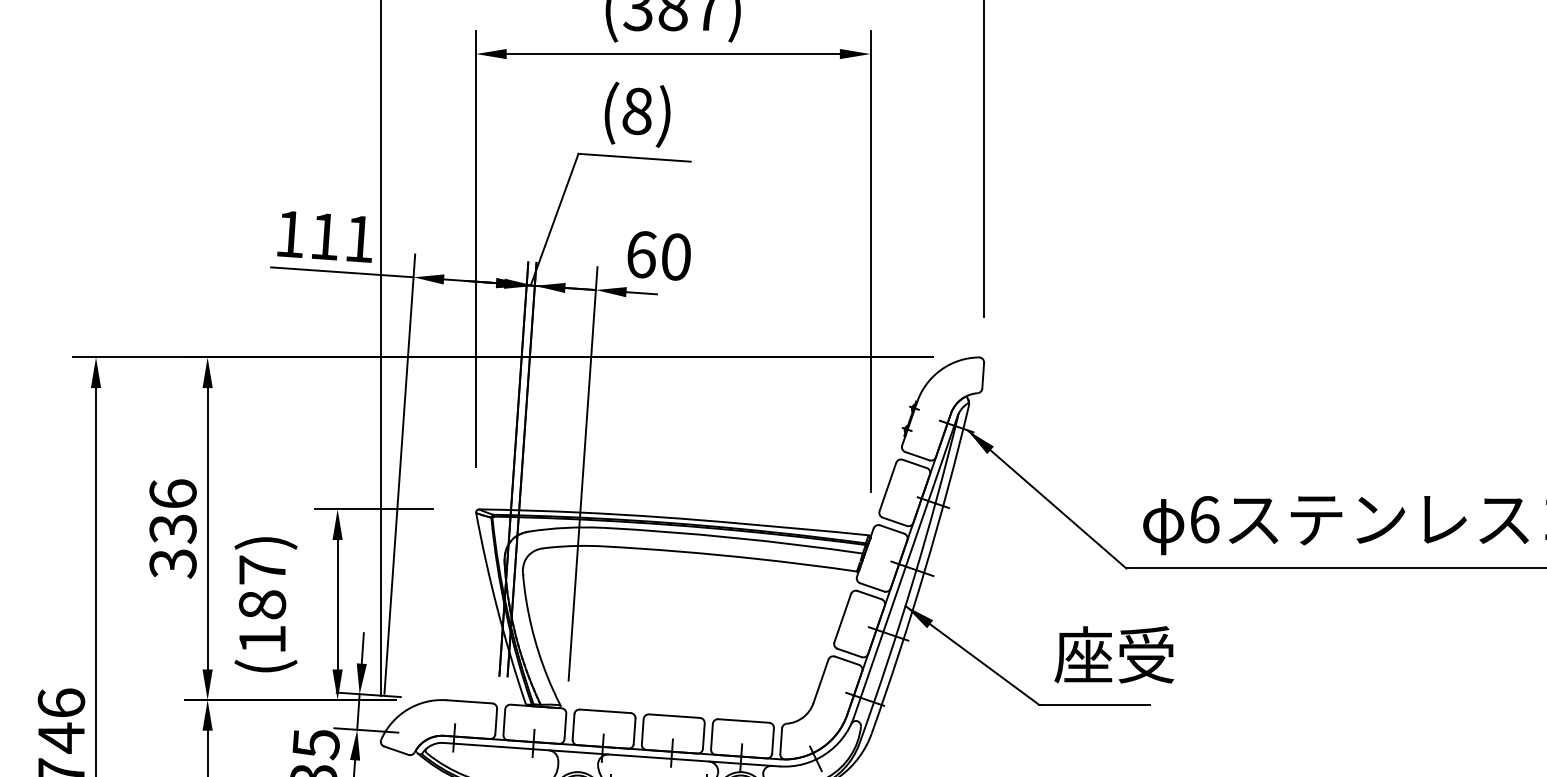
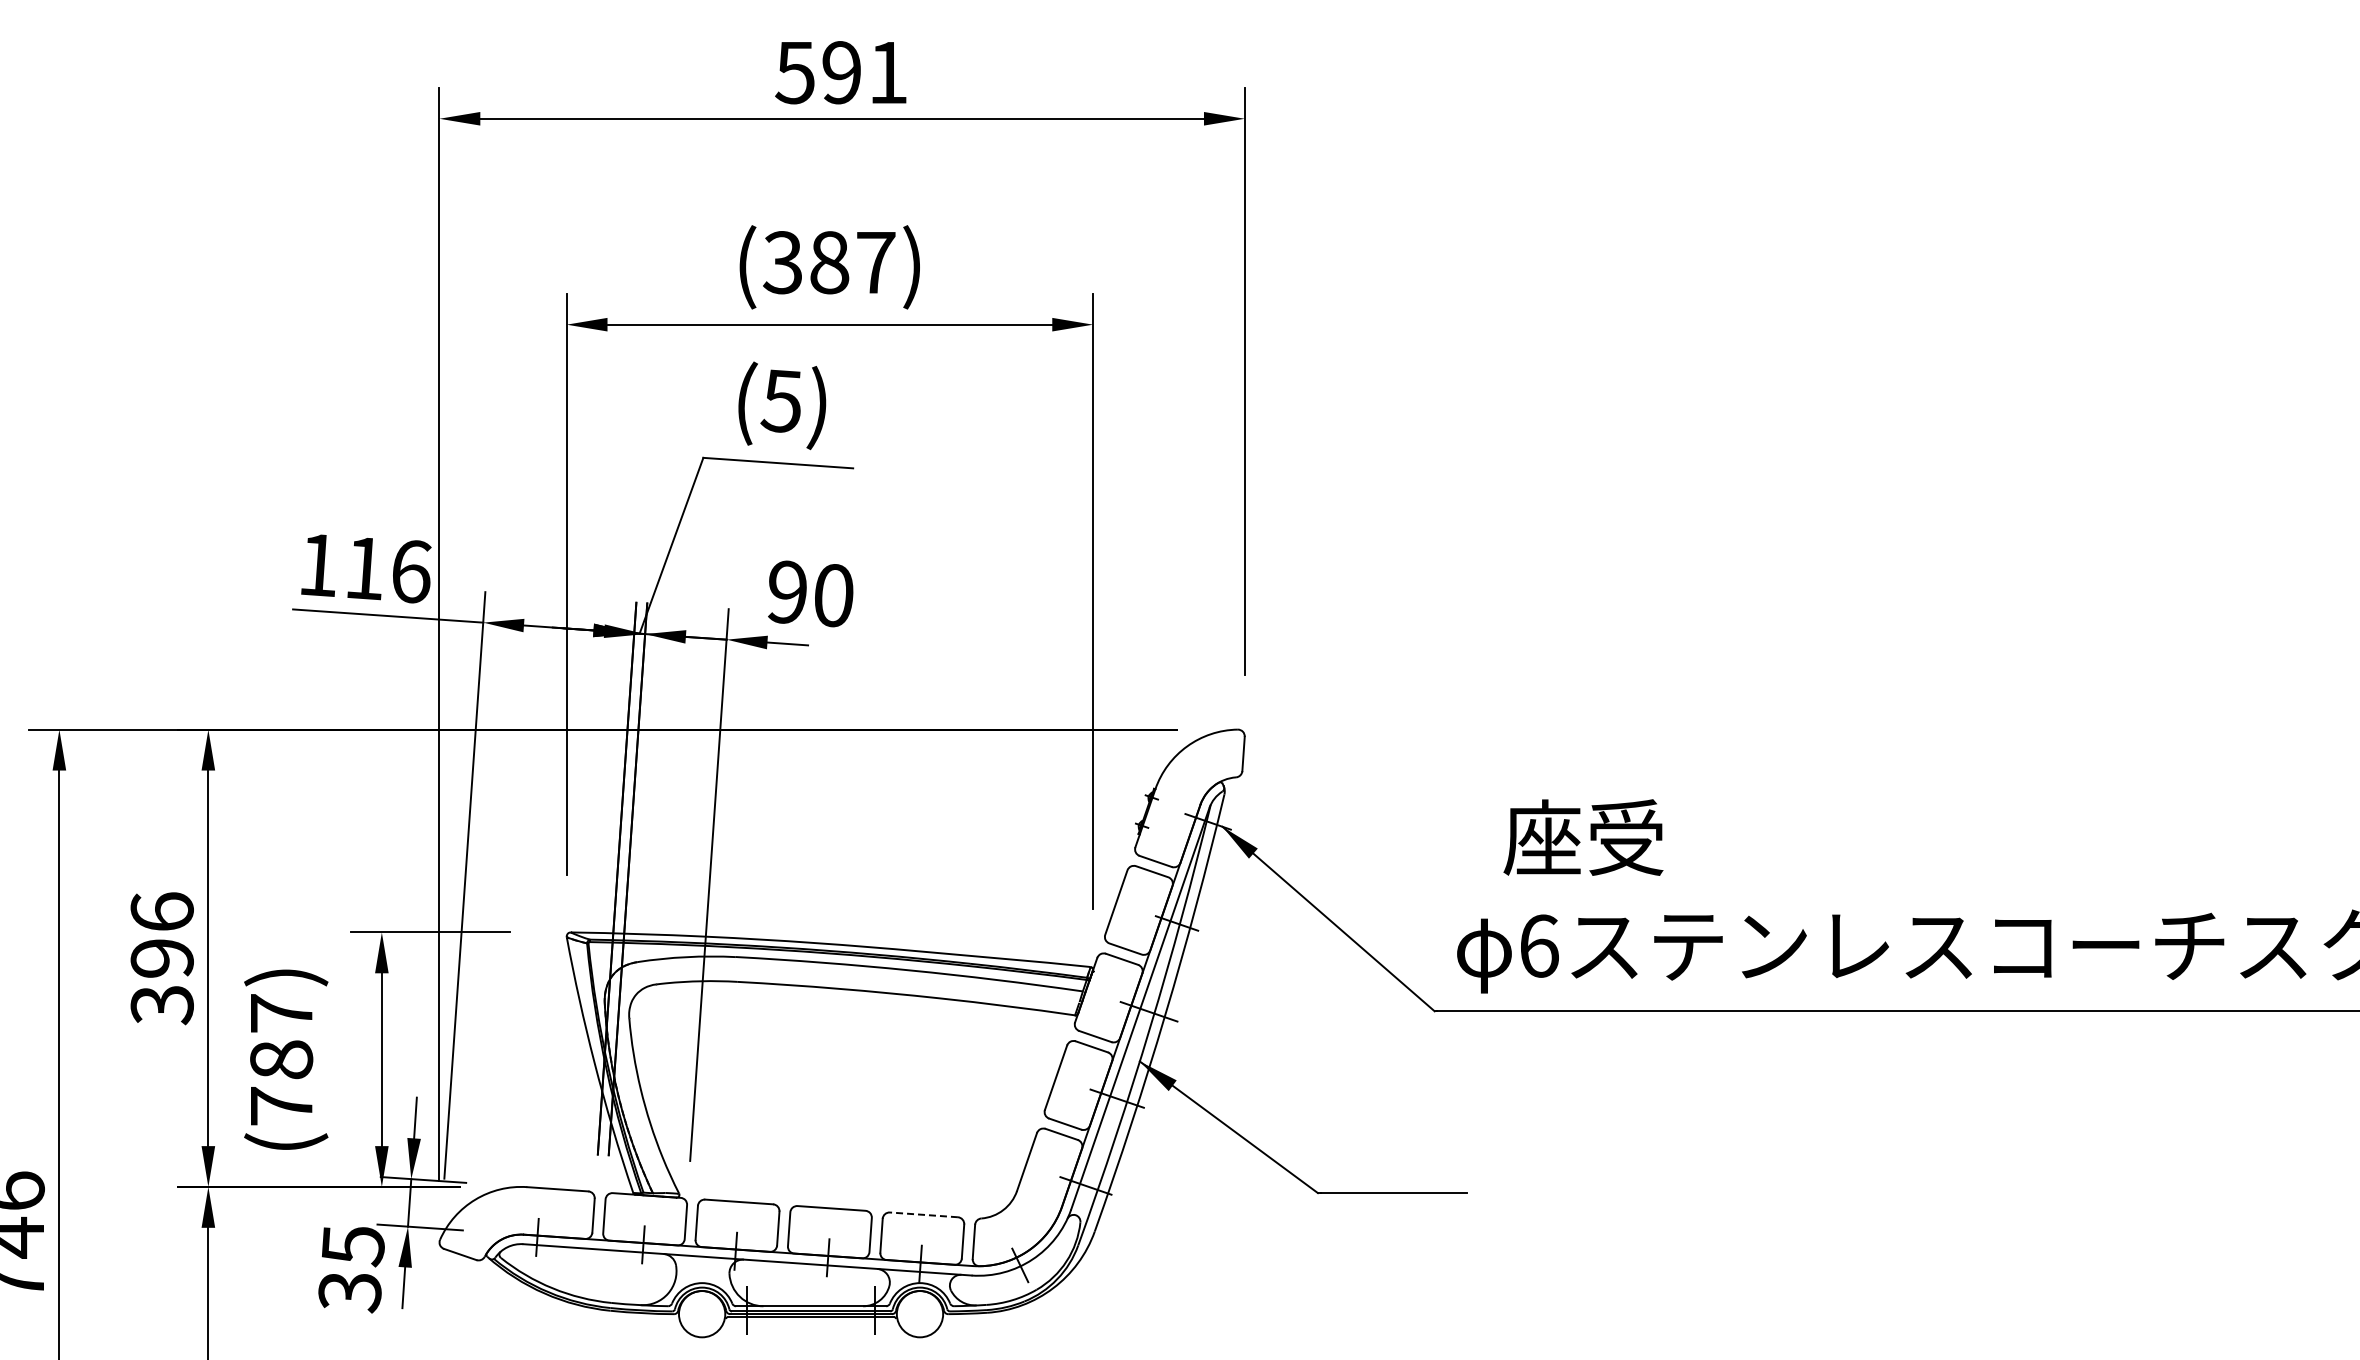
text: (636, 110) -> (780, 400), (8) -> (5)
text: (360, 238) -> (412, 571), 111 -> 116
text: (641, 254) -> (787, 592), 60 -> 90
text: (172, 528) -> (161, 958), 336 -> 396
text: (262, 639) -> (281, 1106), (187) -> (787)
text: (1114, 654) -> (1583, 837), moved
line: (743, 720) -> (923, 1214), solid -> dashed

